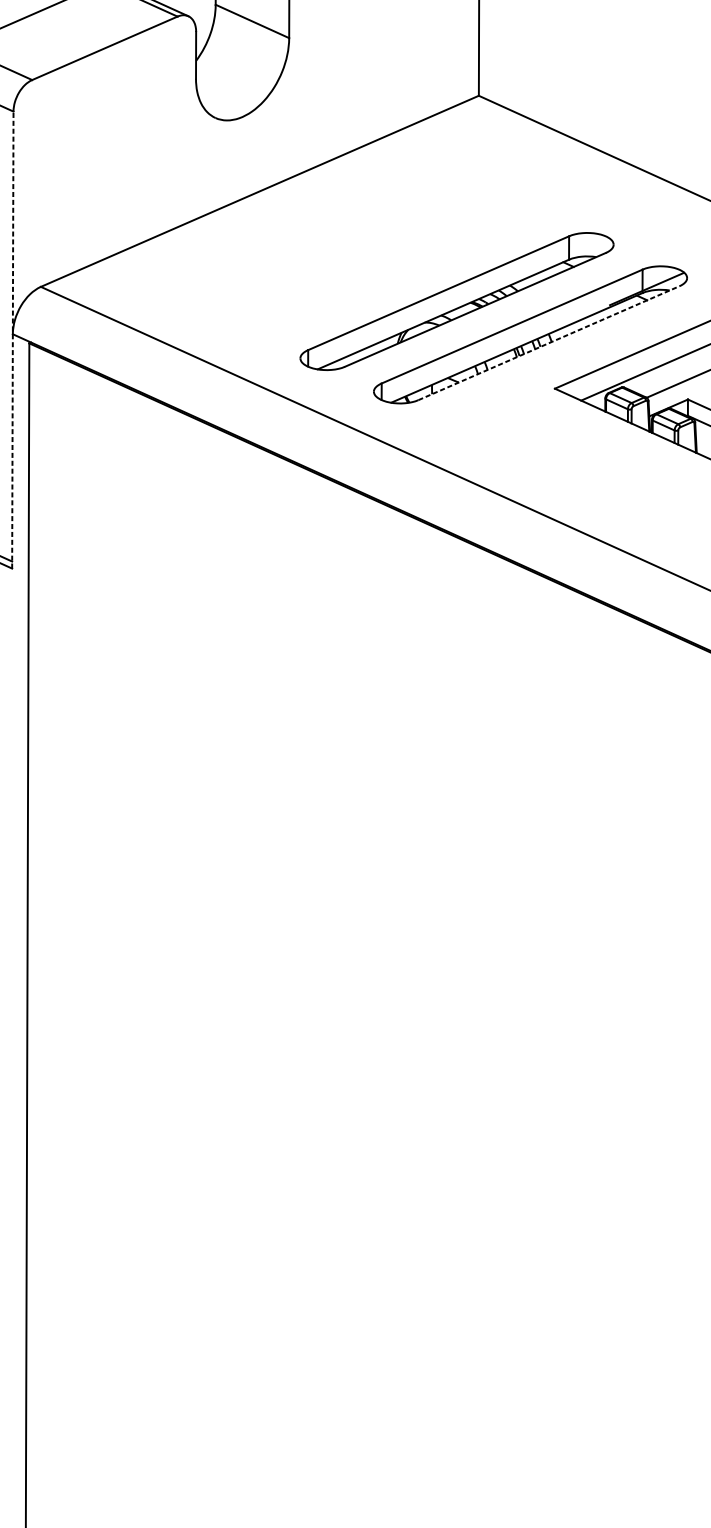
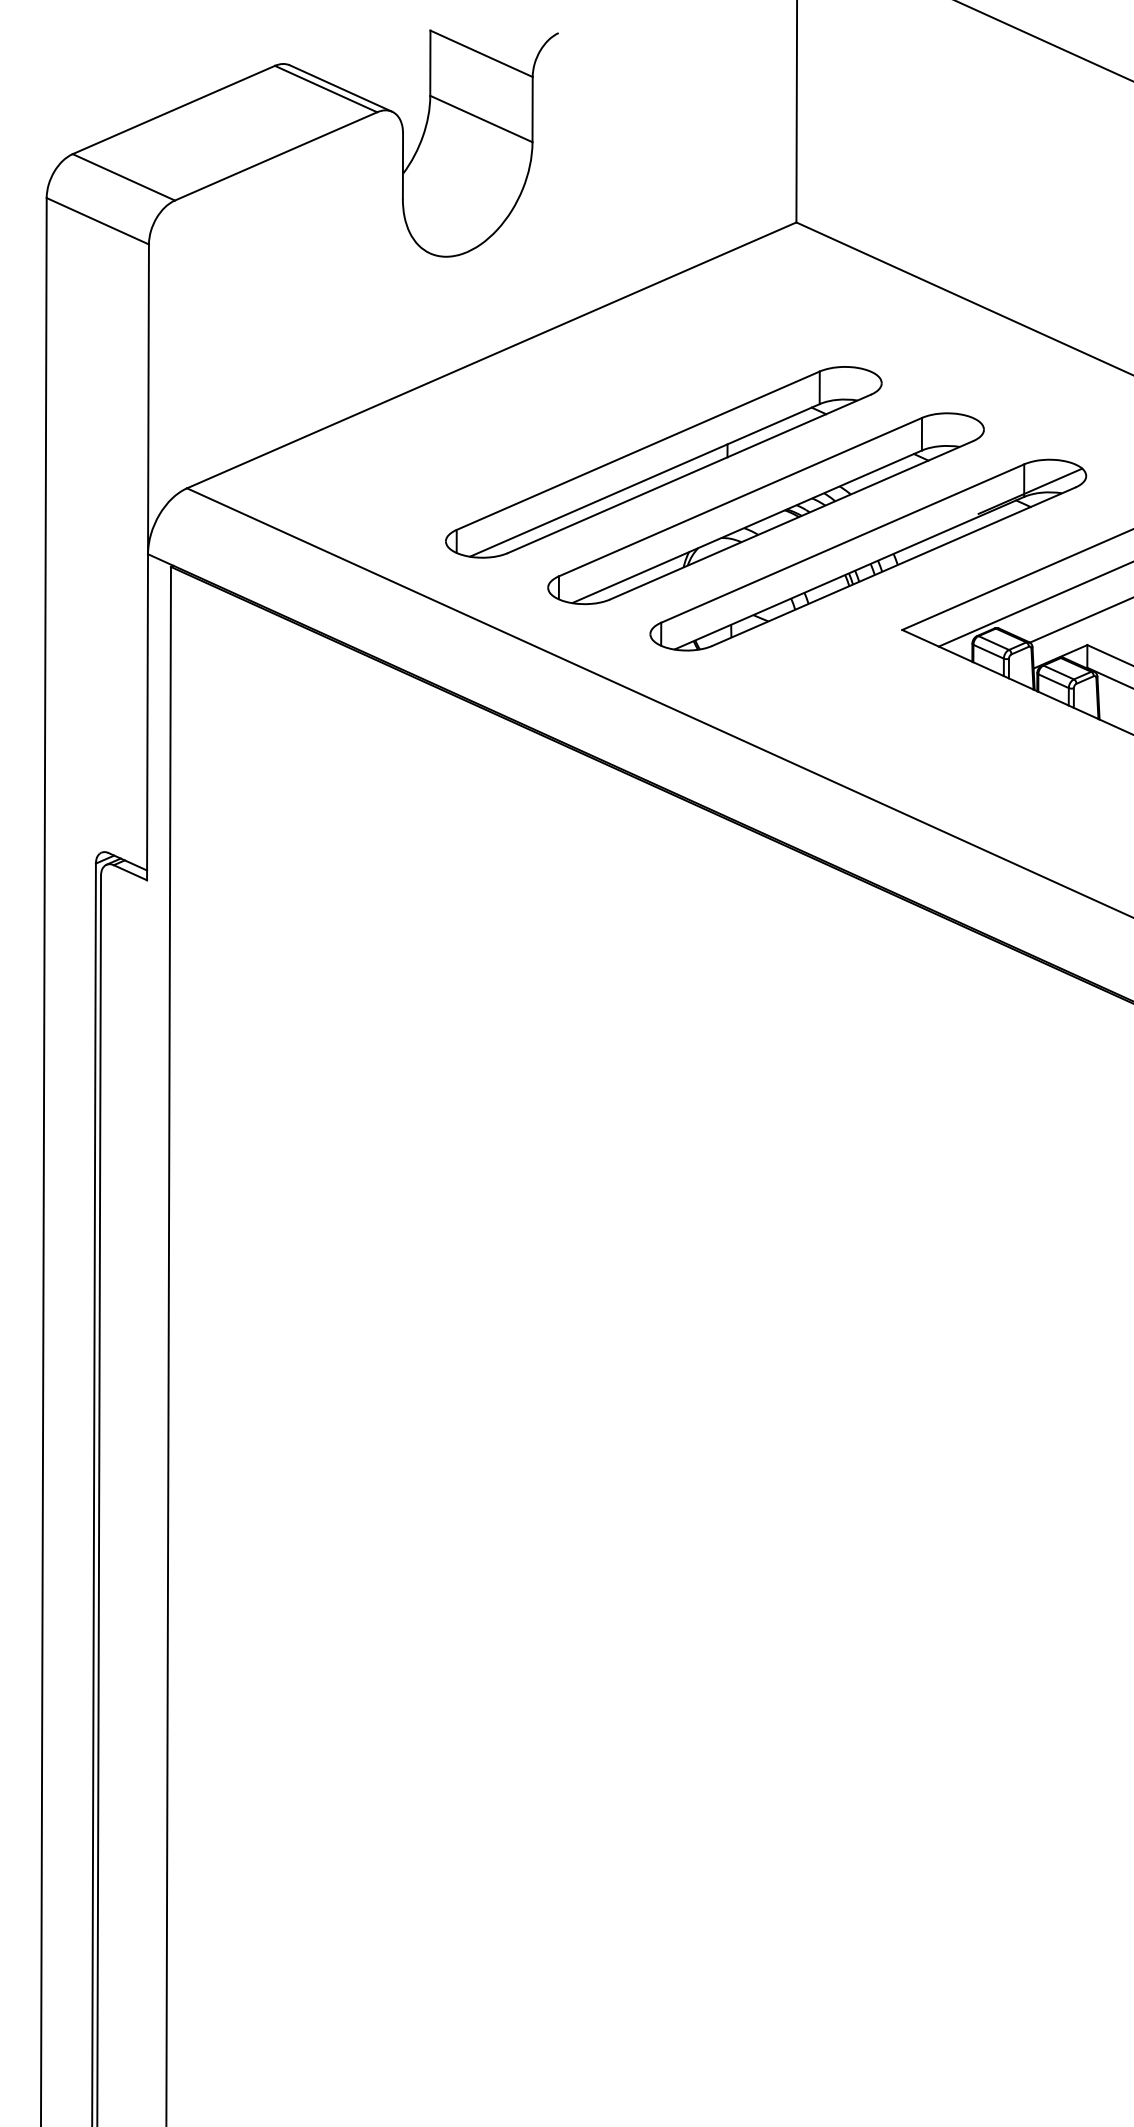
part: (383, 268) -> (663, 462), added
line: (13, 340) -> (148, 562), dashed -> solid
line: (549, 343) -> (894, 566), dashed -> solid

